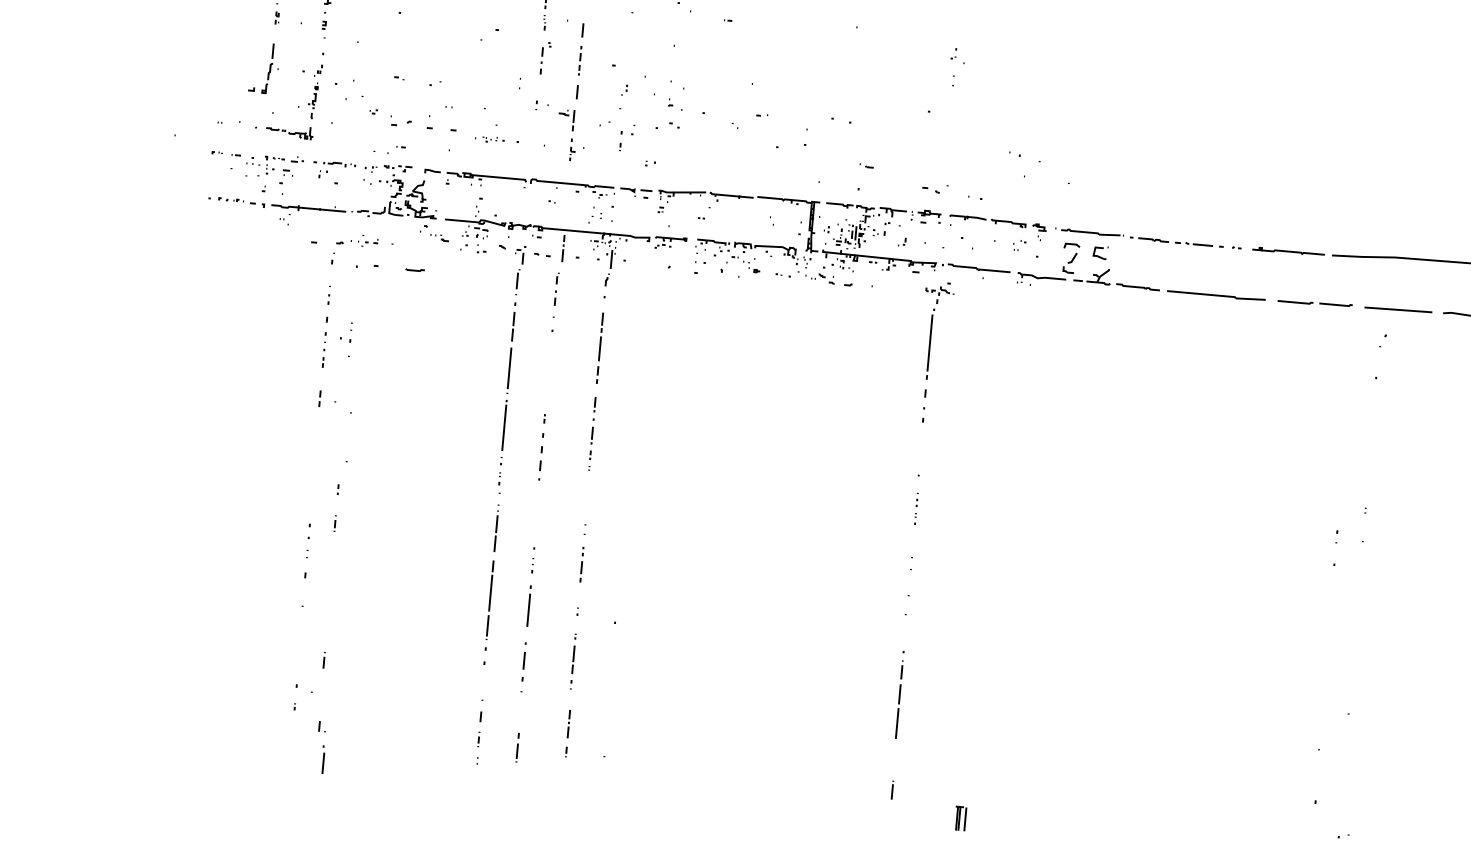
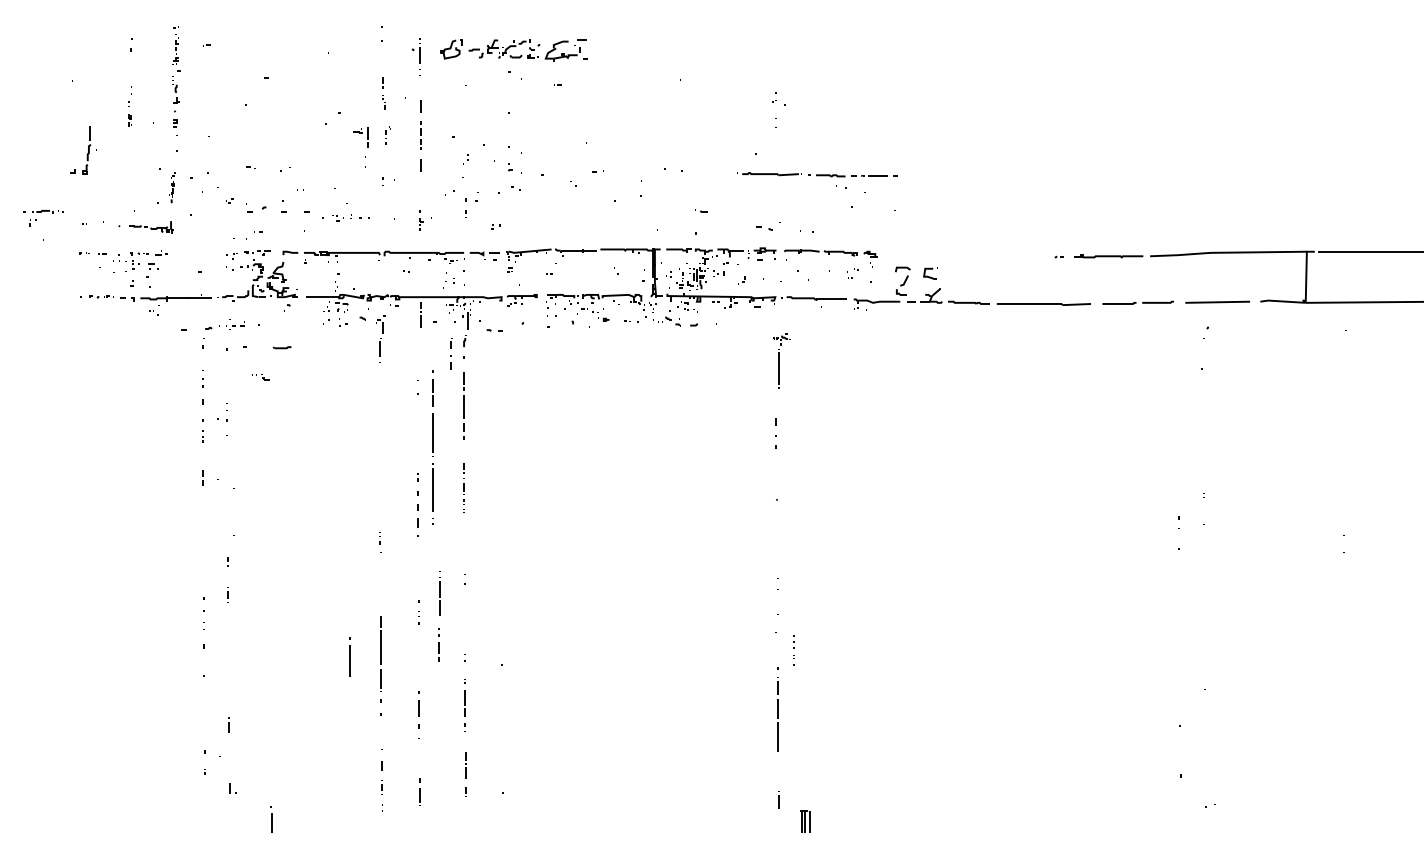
part: (546, 57) -> (388, 135), size x0.6
part: (264, 68) -> (83, 150), moved
part: (315, 92) -> (172, 187), size x0.6
part: (566, 119) -> (360, 137), moved
part: (489, 139) -> (341, 217), size x1.4
part: (333, 164) -> (41, 212), moved
part: (1139, 237) -> (817, 174), moved
part: (439, 238) -> (260, 377), moved
part: (542, 254) -> (494, 330), moved
part: (557, 288) -> (451, 353), moved
part: (936, 330) -> (781, 360), size x0.6
part: (323, 349) -> (202, 430), size x0.7
line: (507, 383) -> (432, 447), moved
part: (591, 433) -> (463, 487), size x0.7
part: (916, 508) -> (793, 650), moved
line: (495, 528) -> (439, 593), moved
line: (581, 564) -> (438, 644), moved
line: (528, 605) -> (349, 656), moved
part: (323, 759) -> (271, 819), moved
part: (960, 818) -> (805, 821), moved

